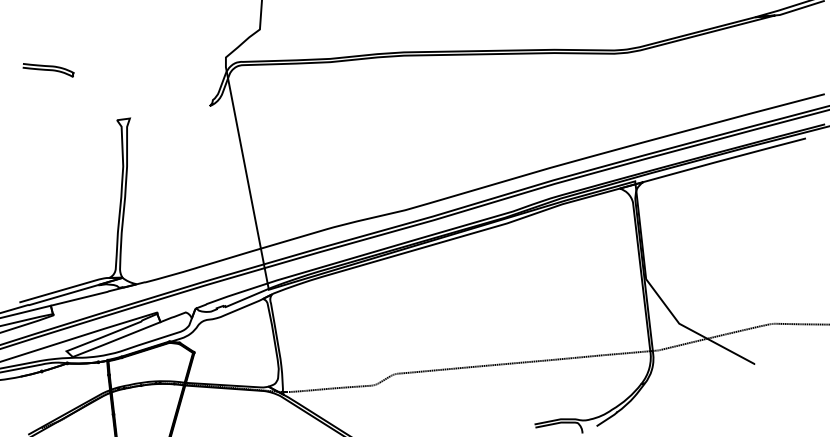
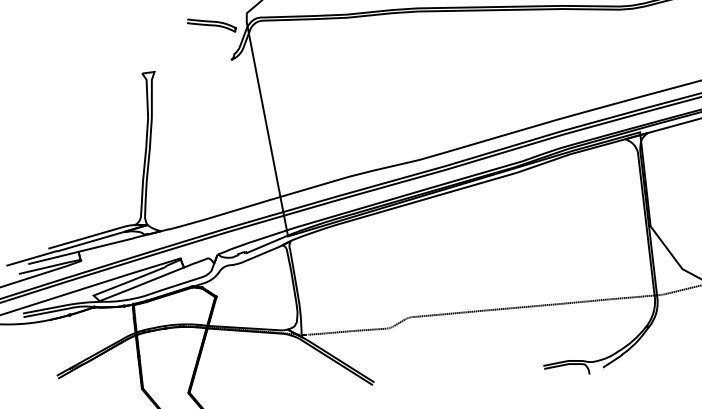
curve: (48, 70) -> (211, 25), moved

